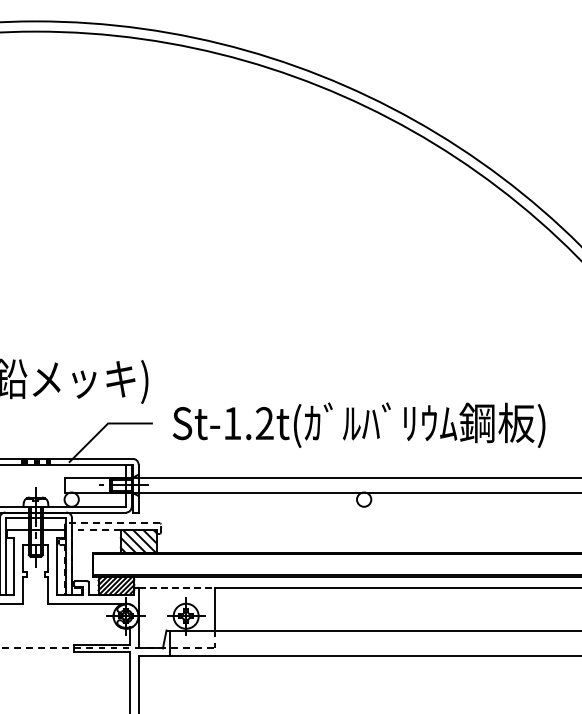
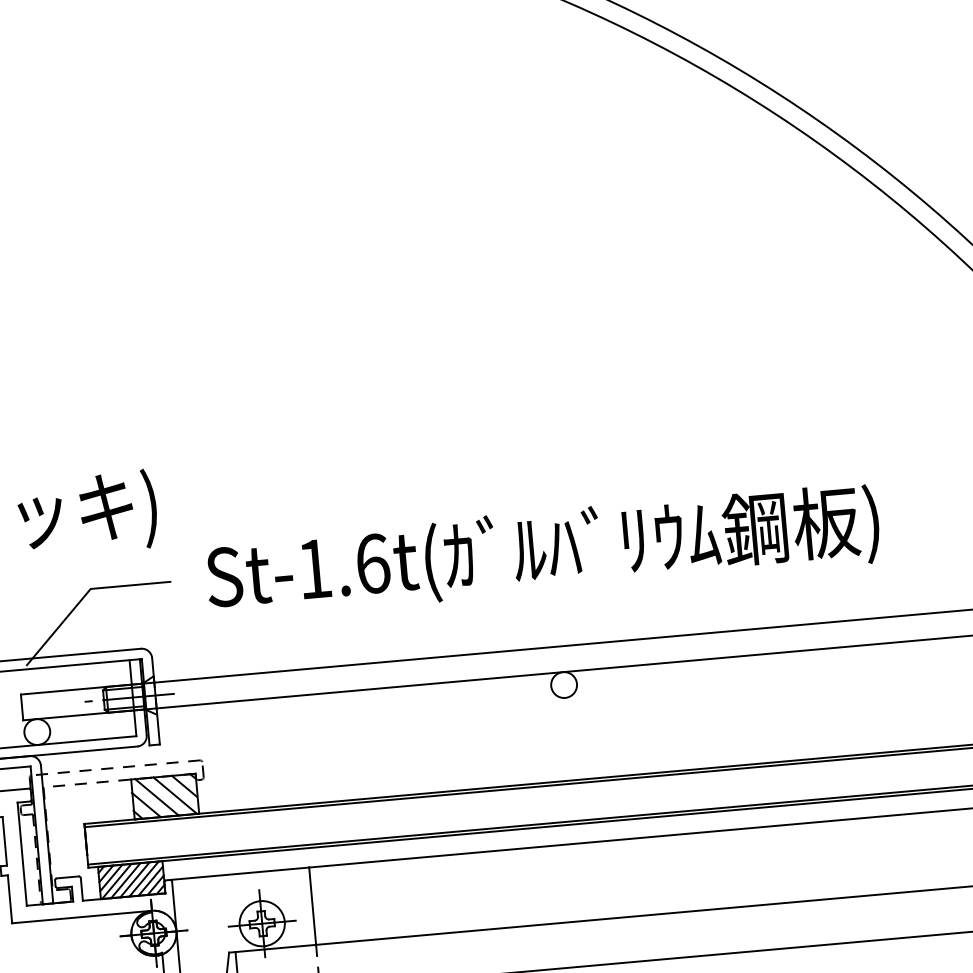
text: (264, 423) -> (372, 563), St-1.2t( -> St-1.6t(
line: (177, 587) -> (241, 873), dashed -> solid

